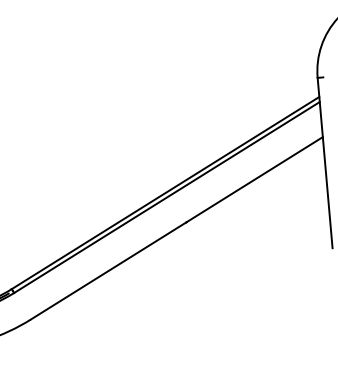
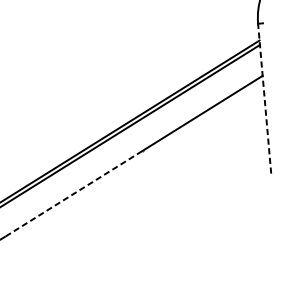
line: (325, 162) -> (264, 98), solid -> dashed
line: (108, 270) -> (74, 193), solid -> dashed

